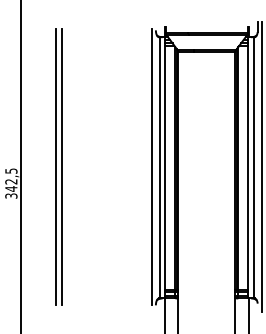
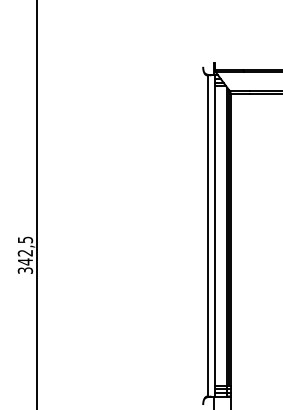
line: (55, 166) -> (79, 234), removed
line: (62, 166) -> (88, 234), removed
line: (151, 166) -> (197, 234), removed

